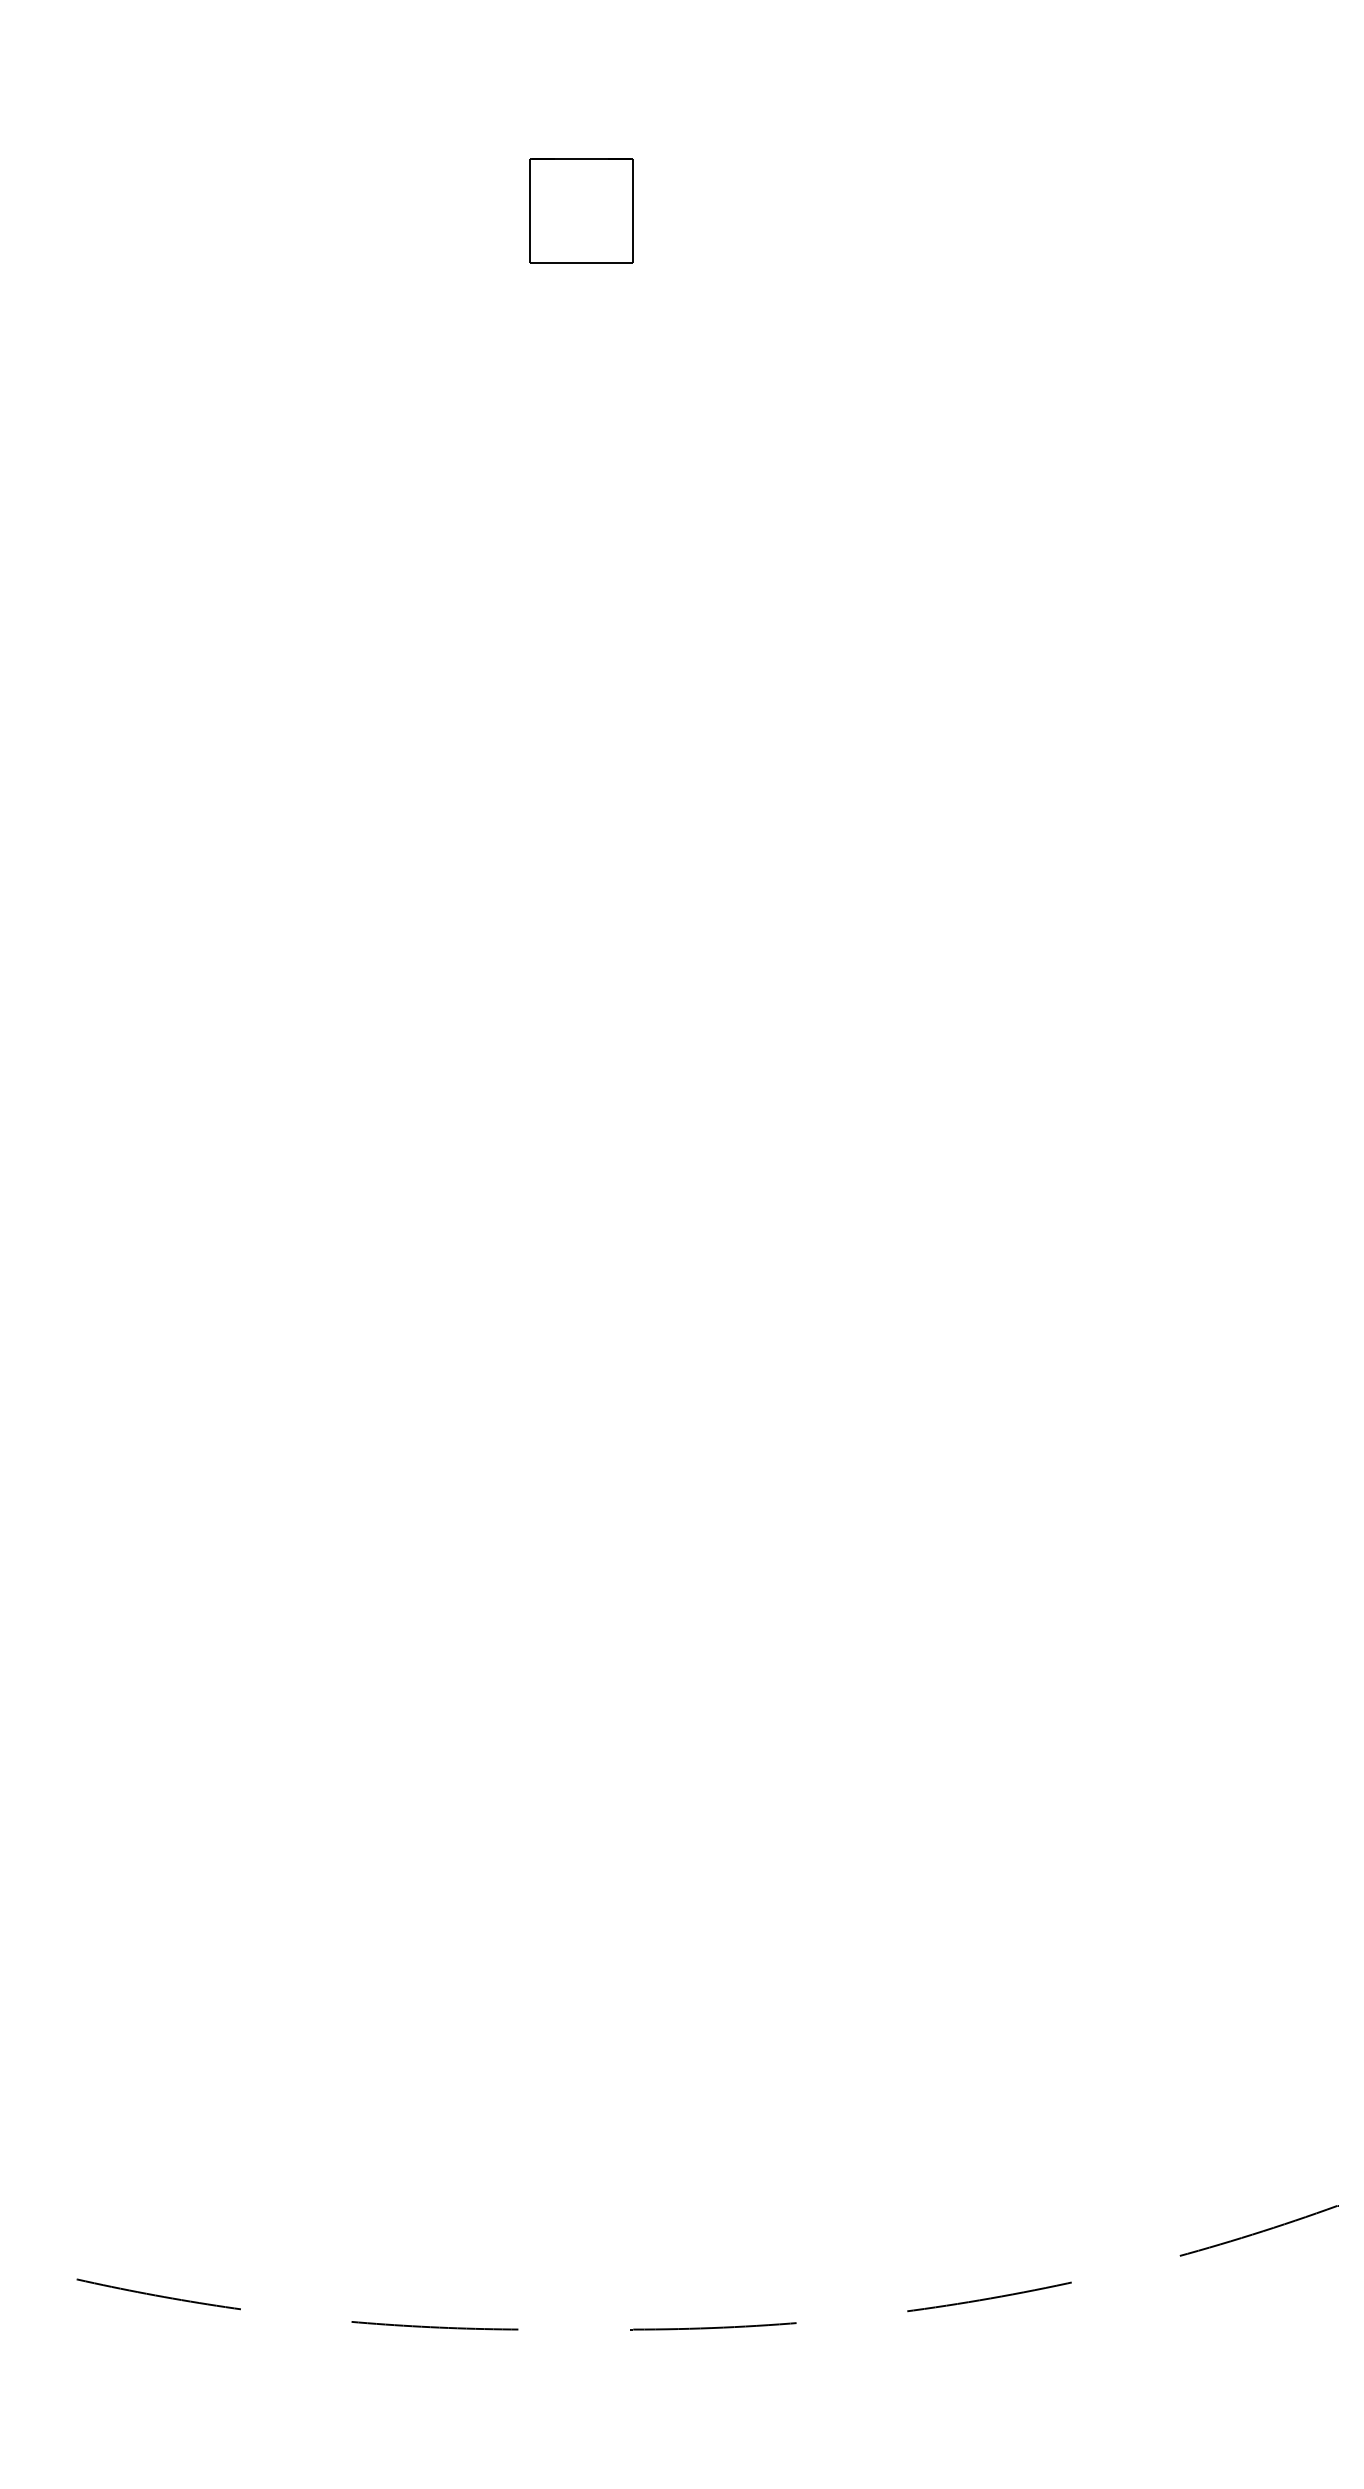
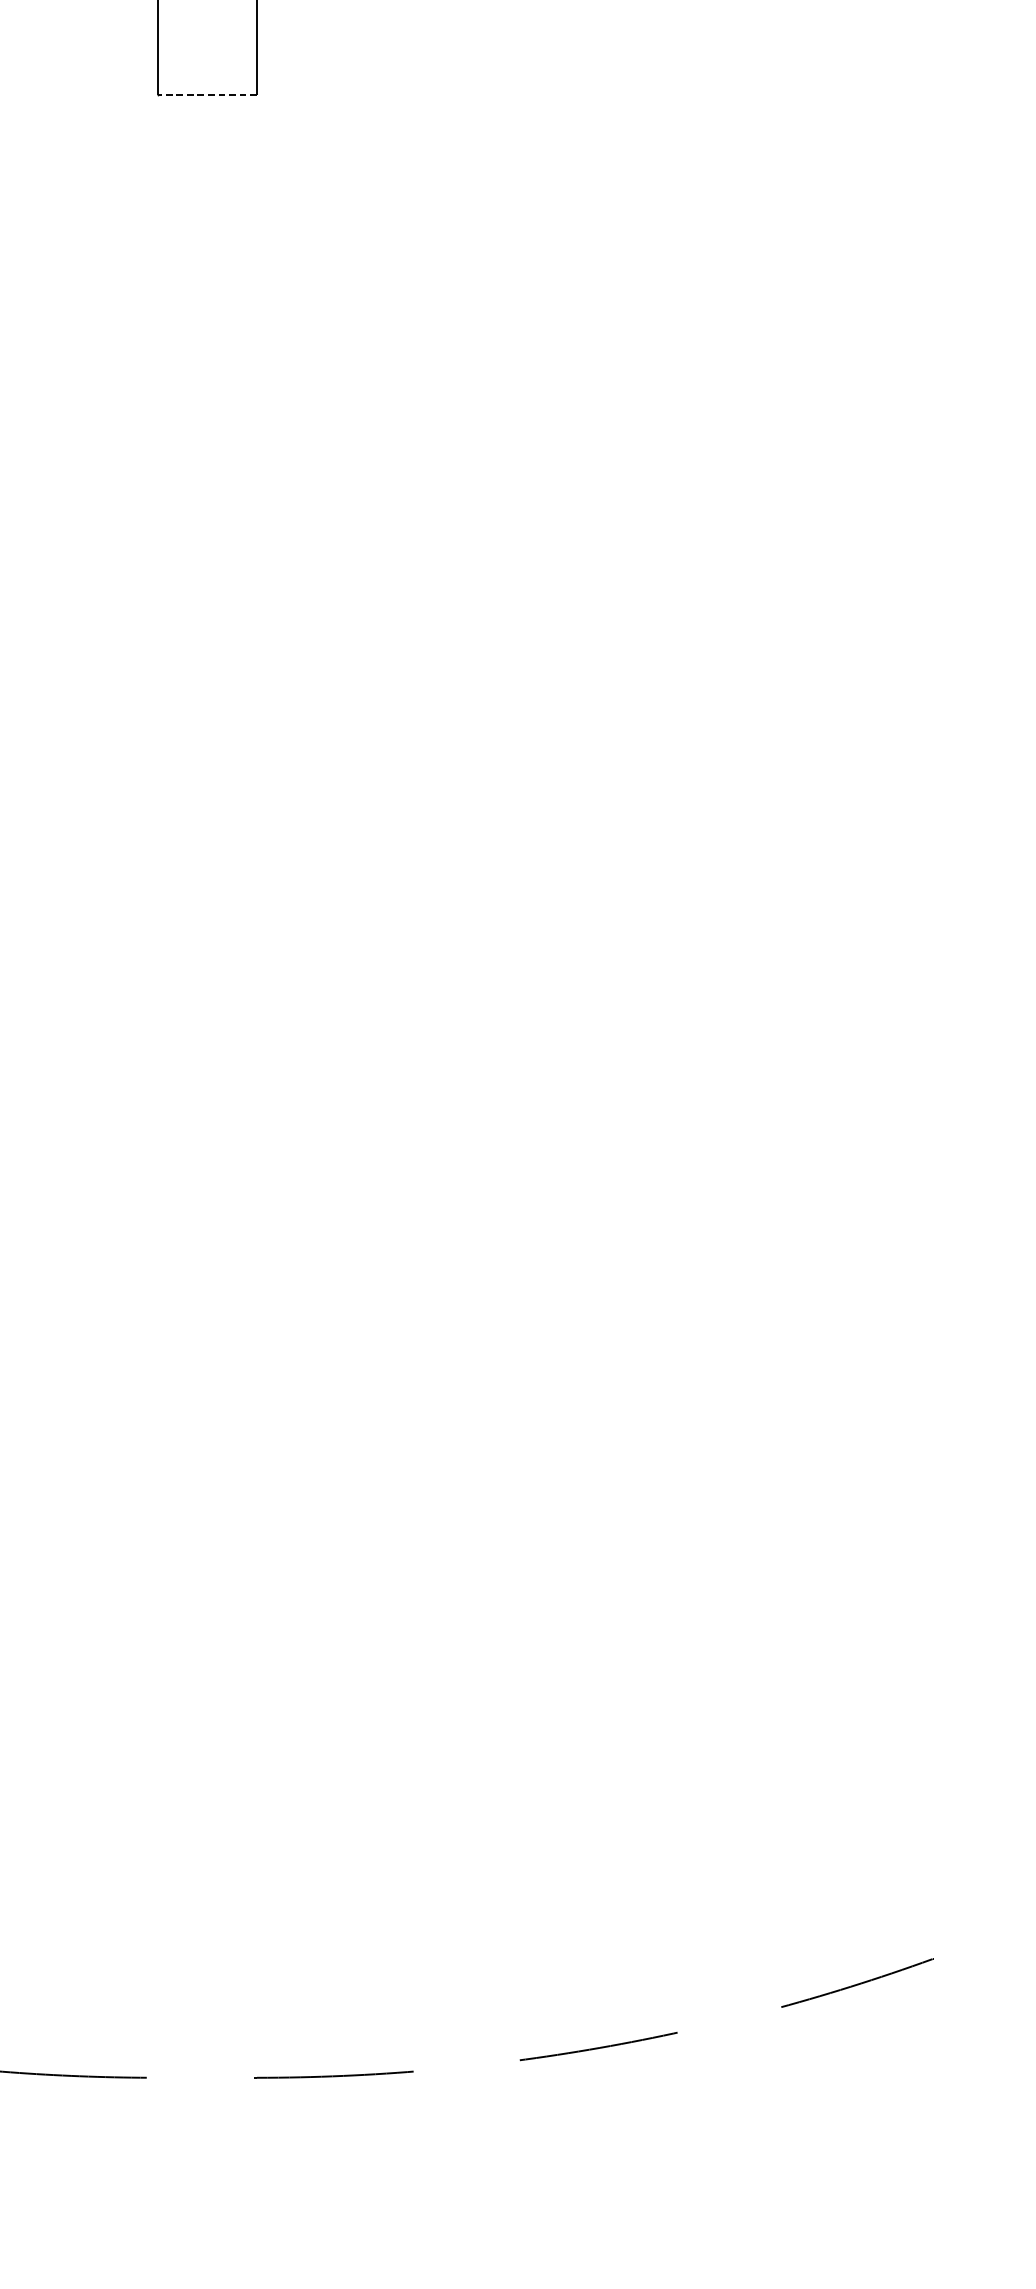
line: (580, 262) -> (206, 95), solid -> dashed

